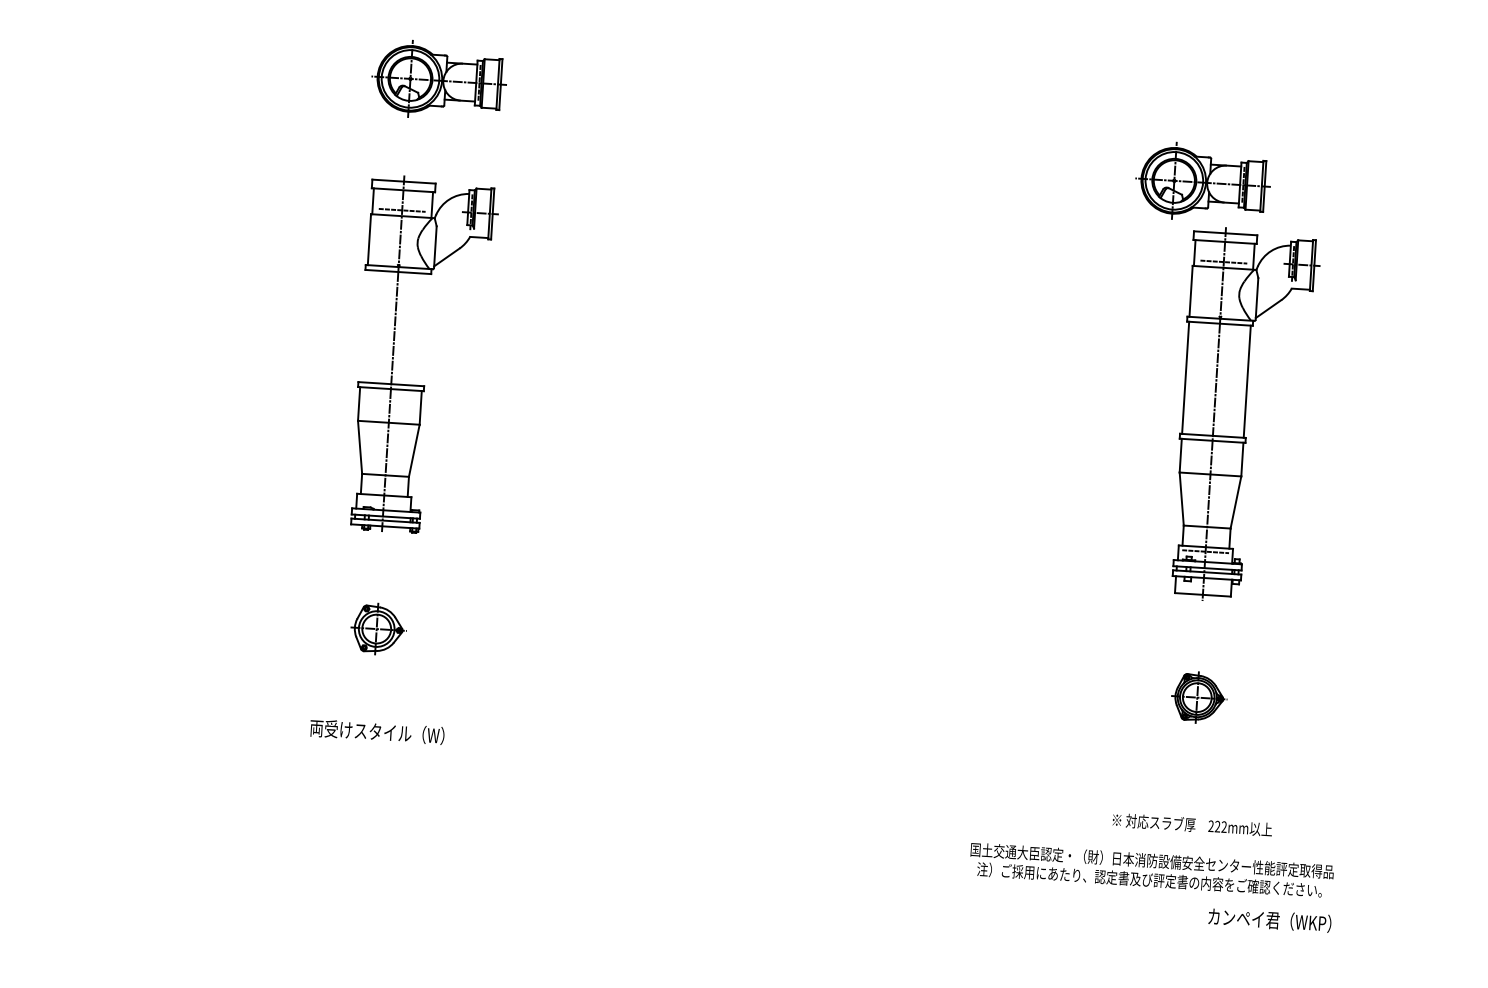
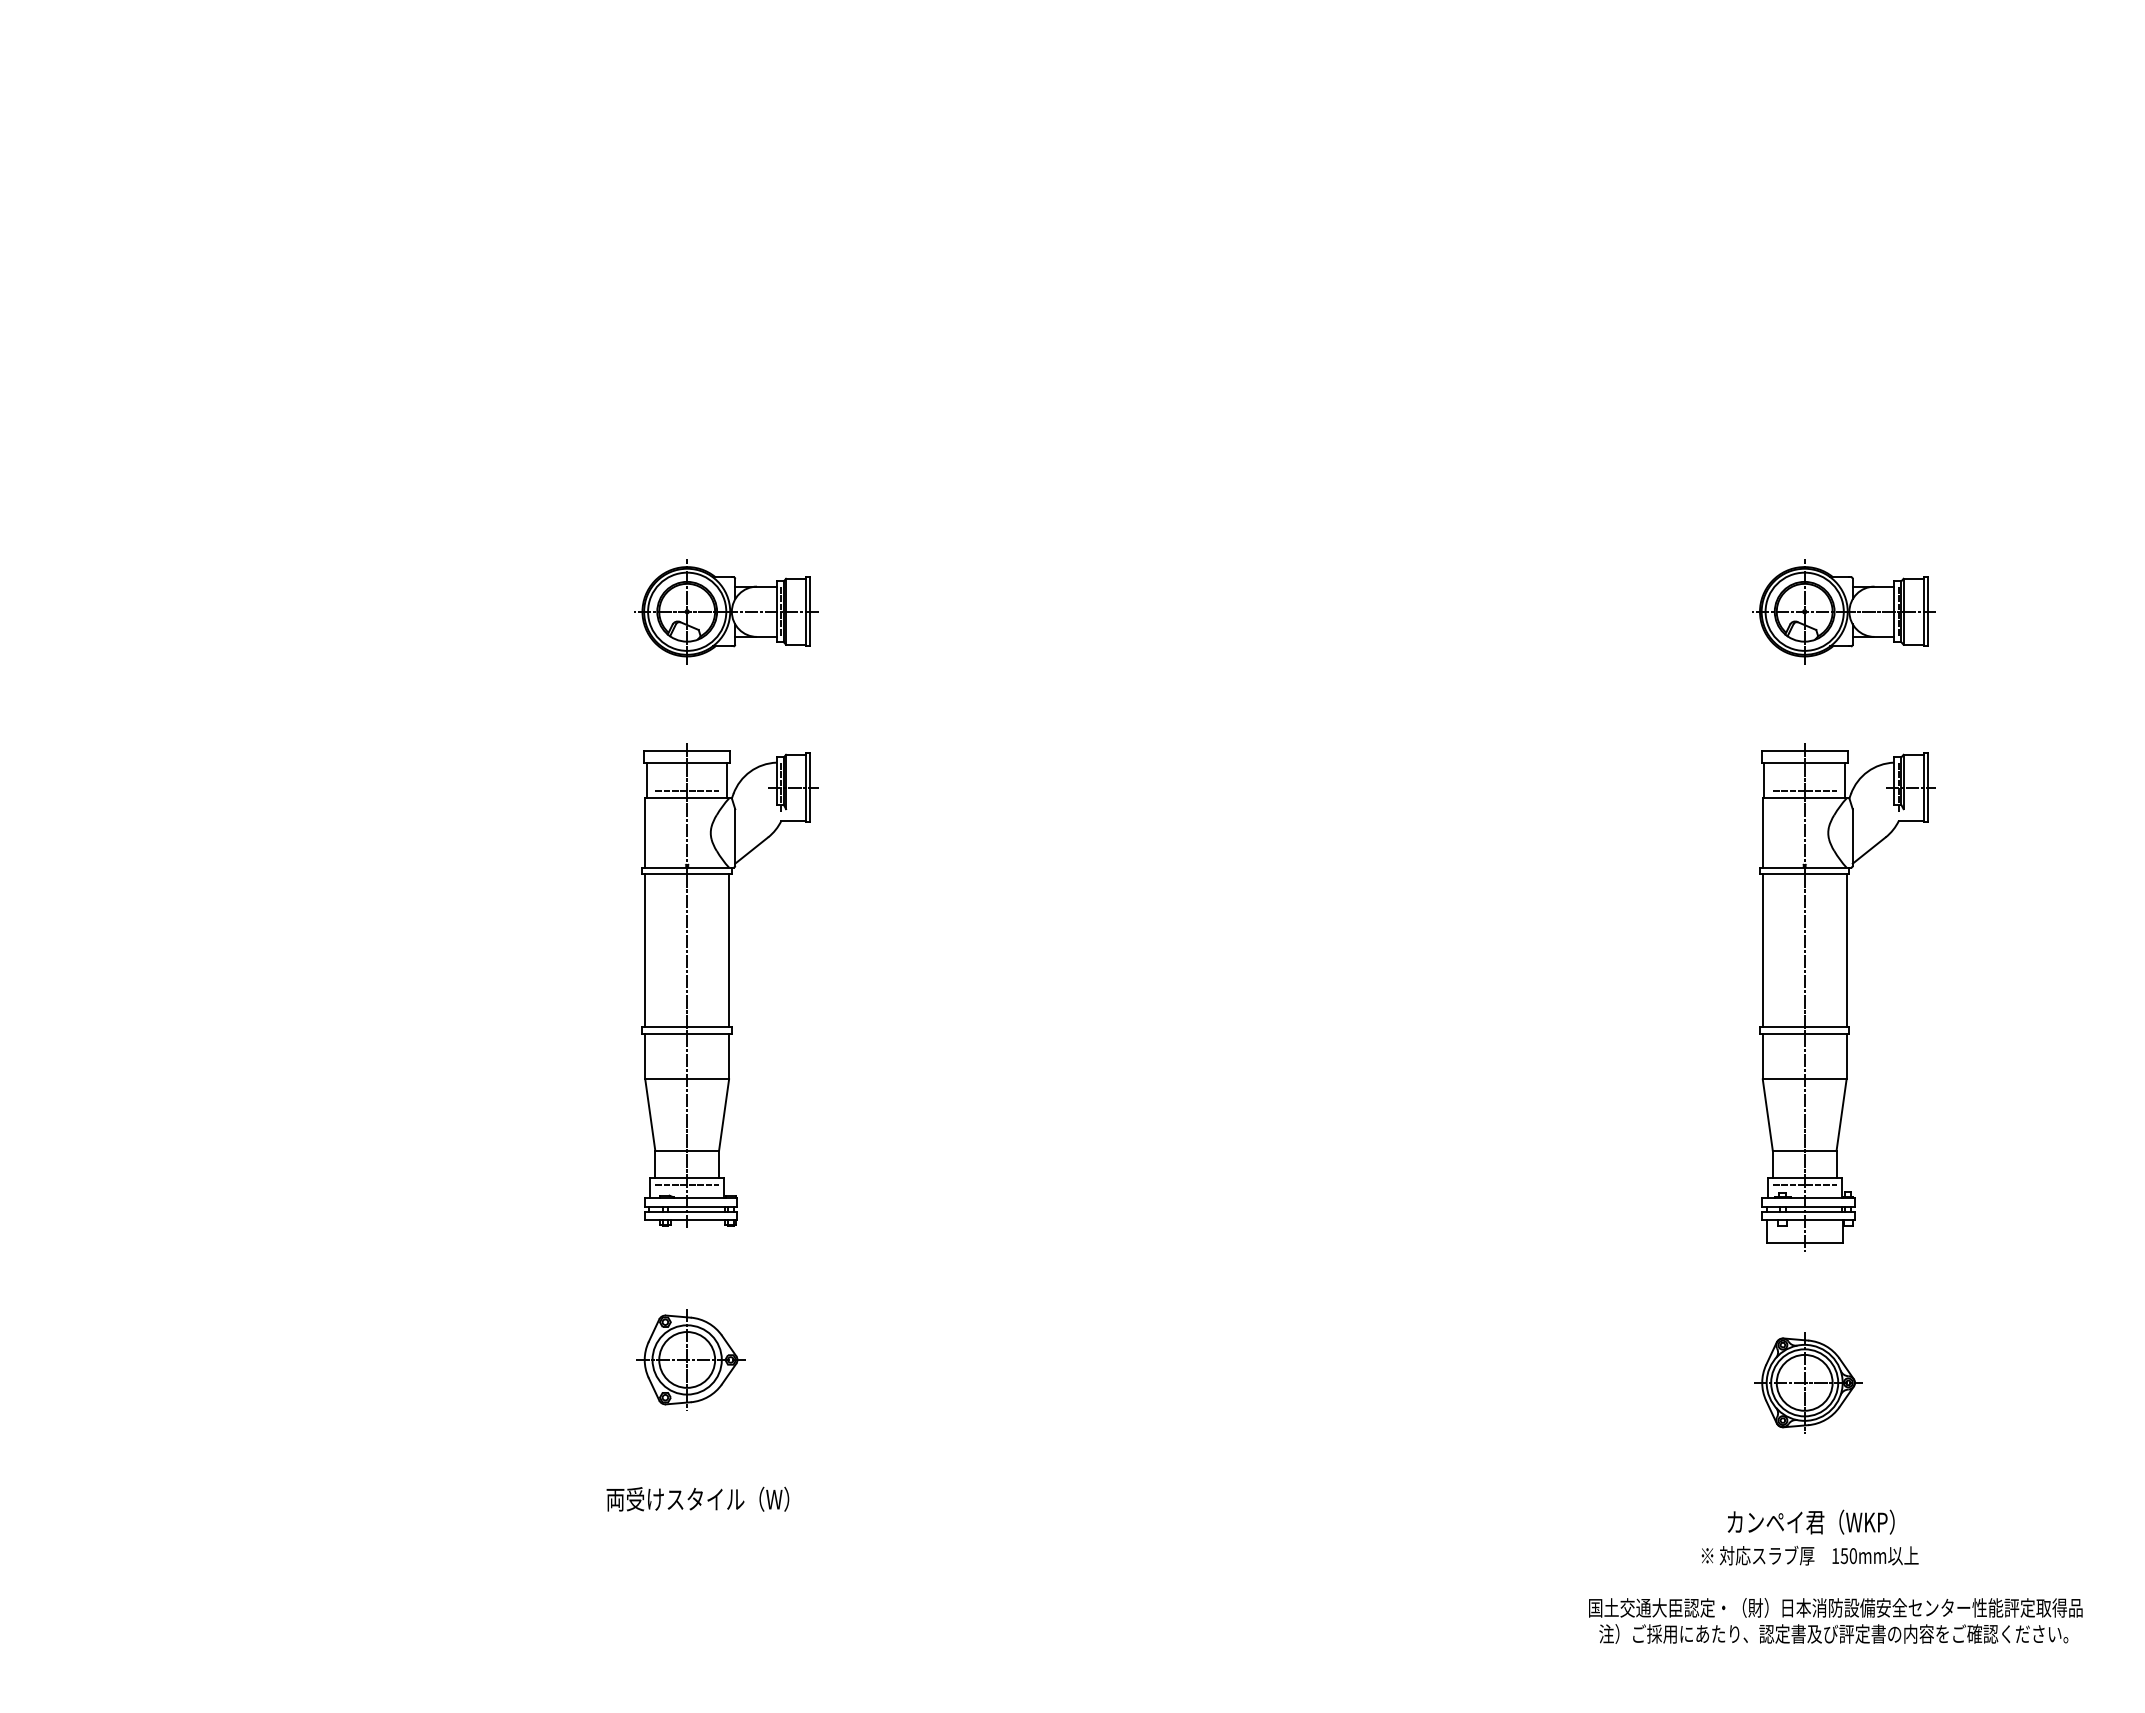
part: (1202, 182) -> (1843, 611), moved
line: (364, 326) -> (645, 950), added
line: (425, 329) -> (729, 950), added
line: (384, 500) -> (687, 1184), added
part: (378, 628) -> (690, 1359), size x1.43
part: (1199, 697) -> (1808, 1382), size x1.43
text: (1217, 827) -> (1844, 1556), 222mm -> 150mm
text: (1151, 870) -> (1835, 1620), moved
text: (1269, 919) -> (1810, 1521), moved

